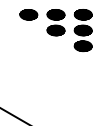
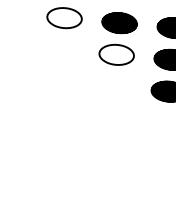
hatch: (28, 14) -> (64, 17), removed
hatch: (55, 30) -> (115, 54), removed

